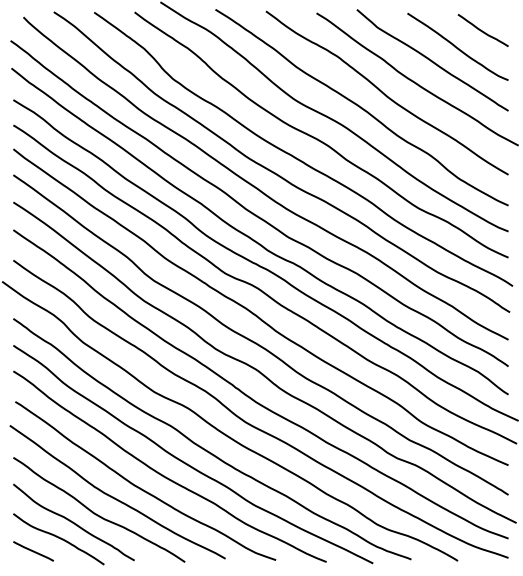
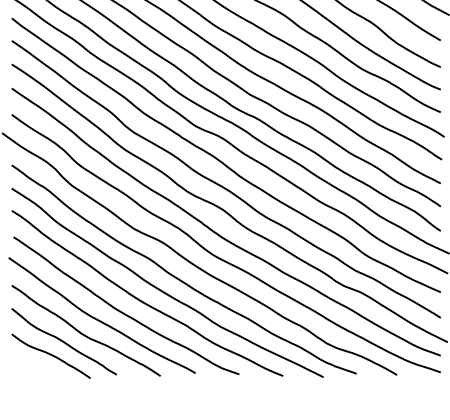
line: (33, 551) -> (29, 366), removed

